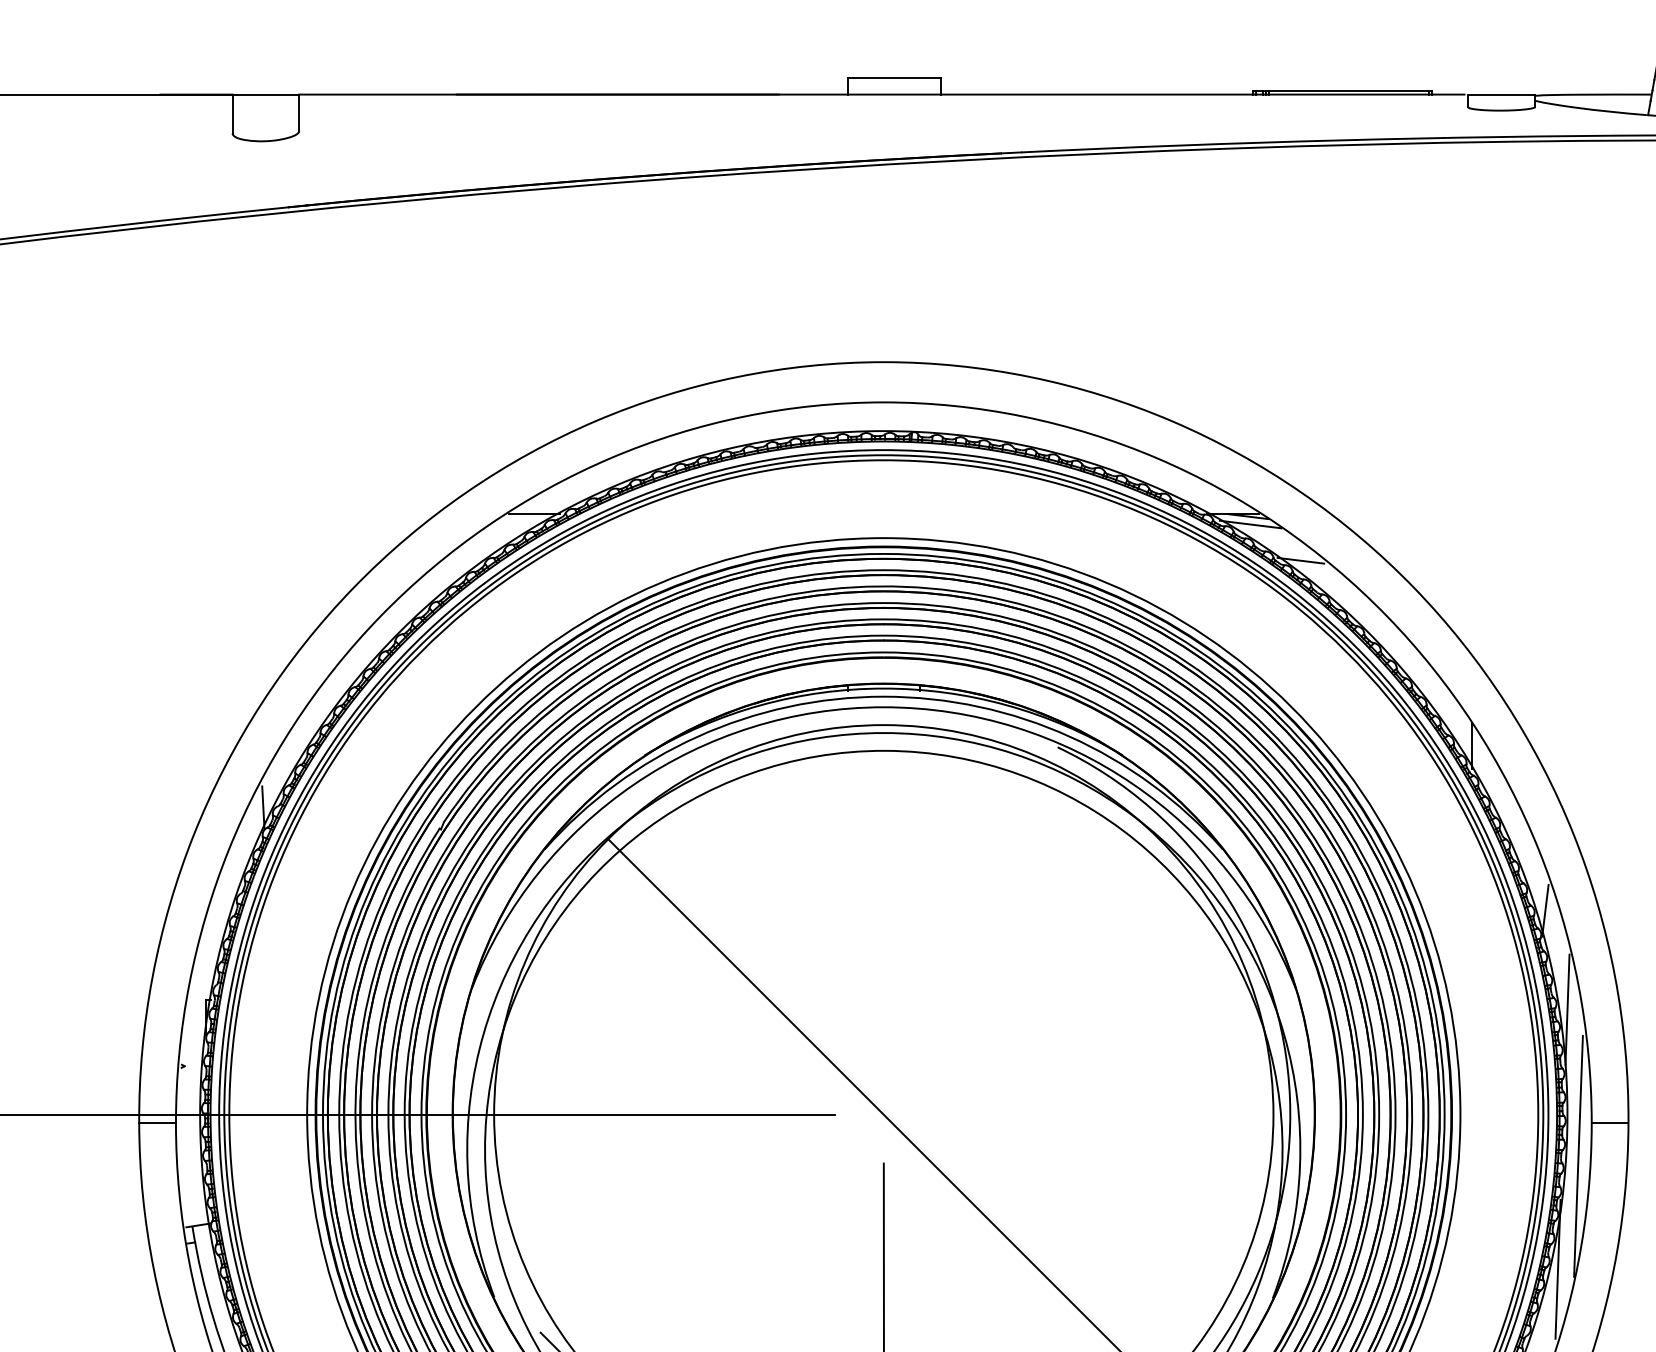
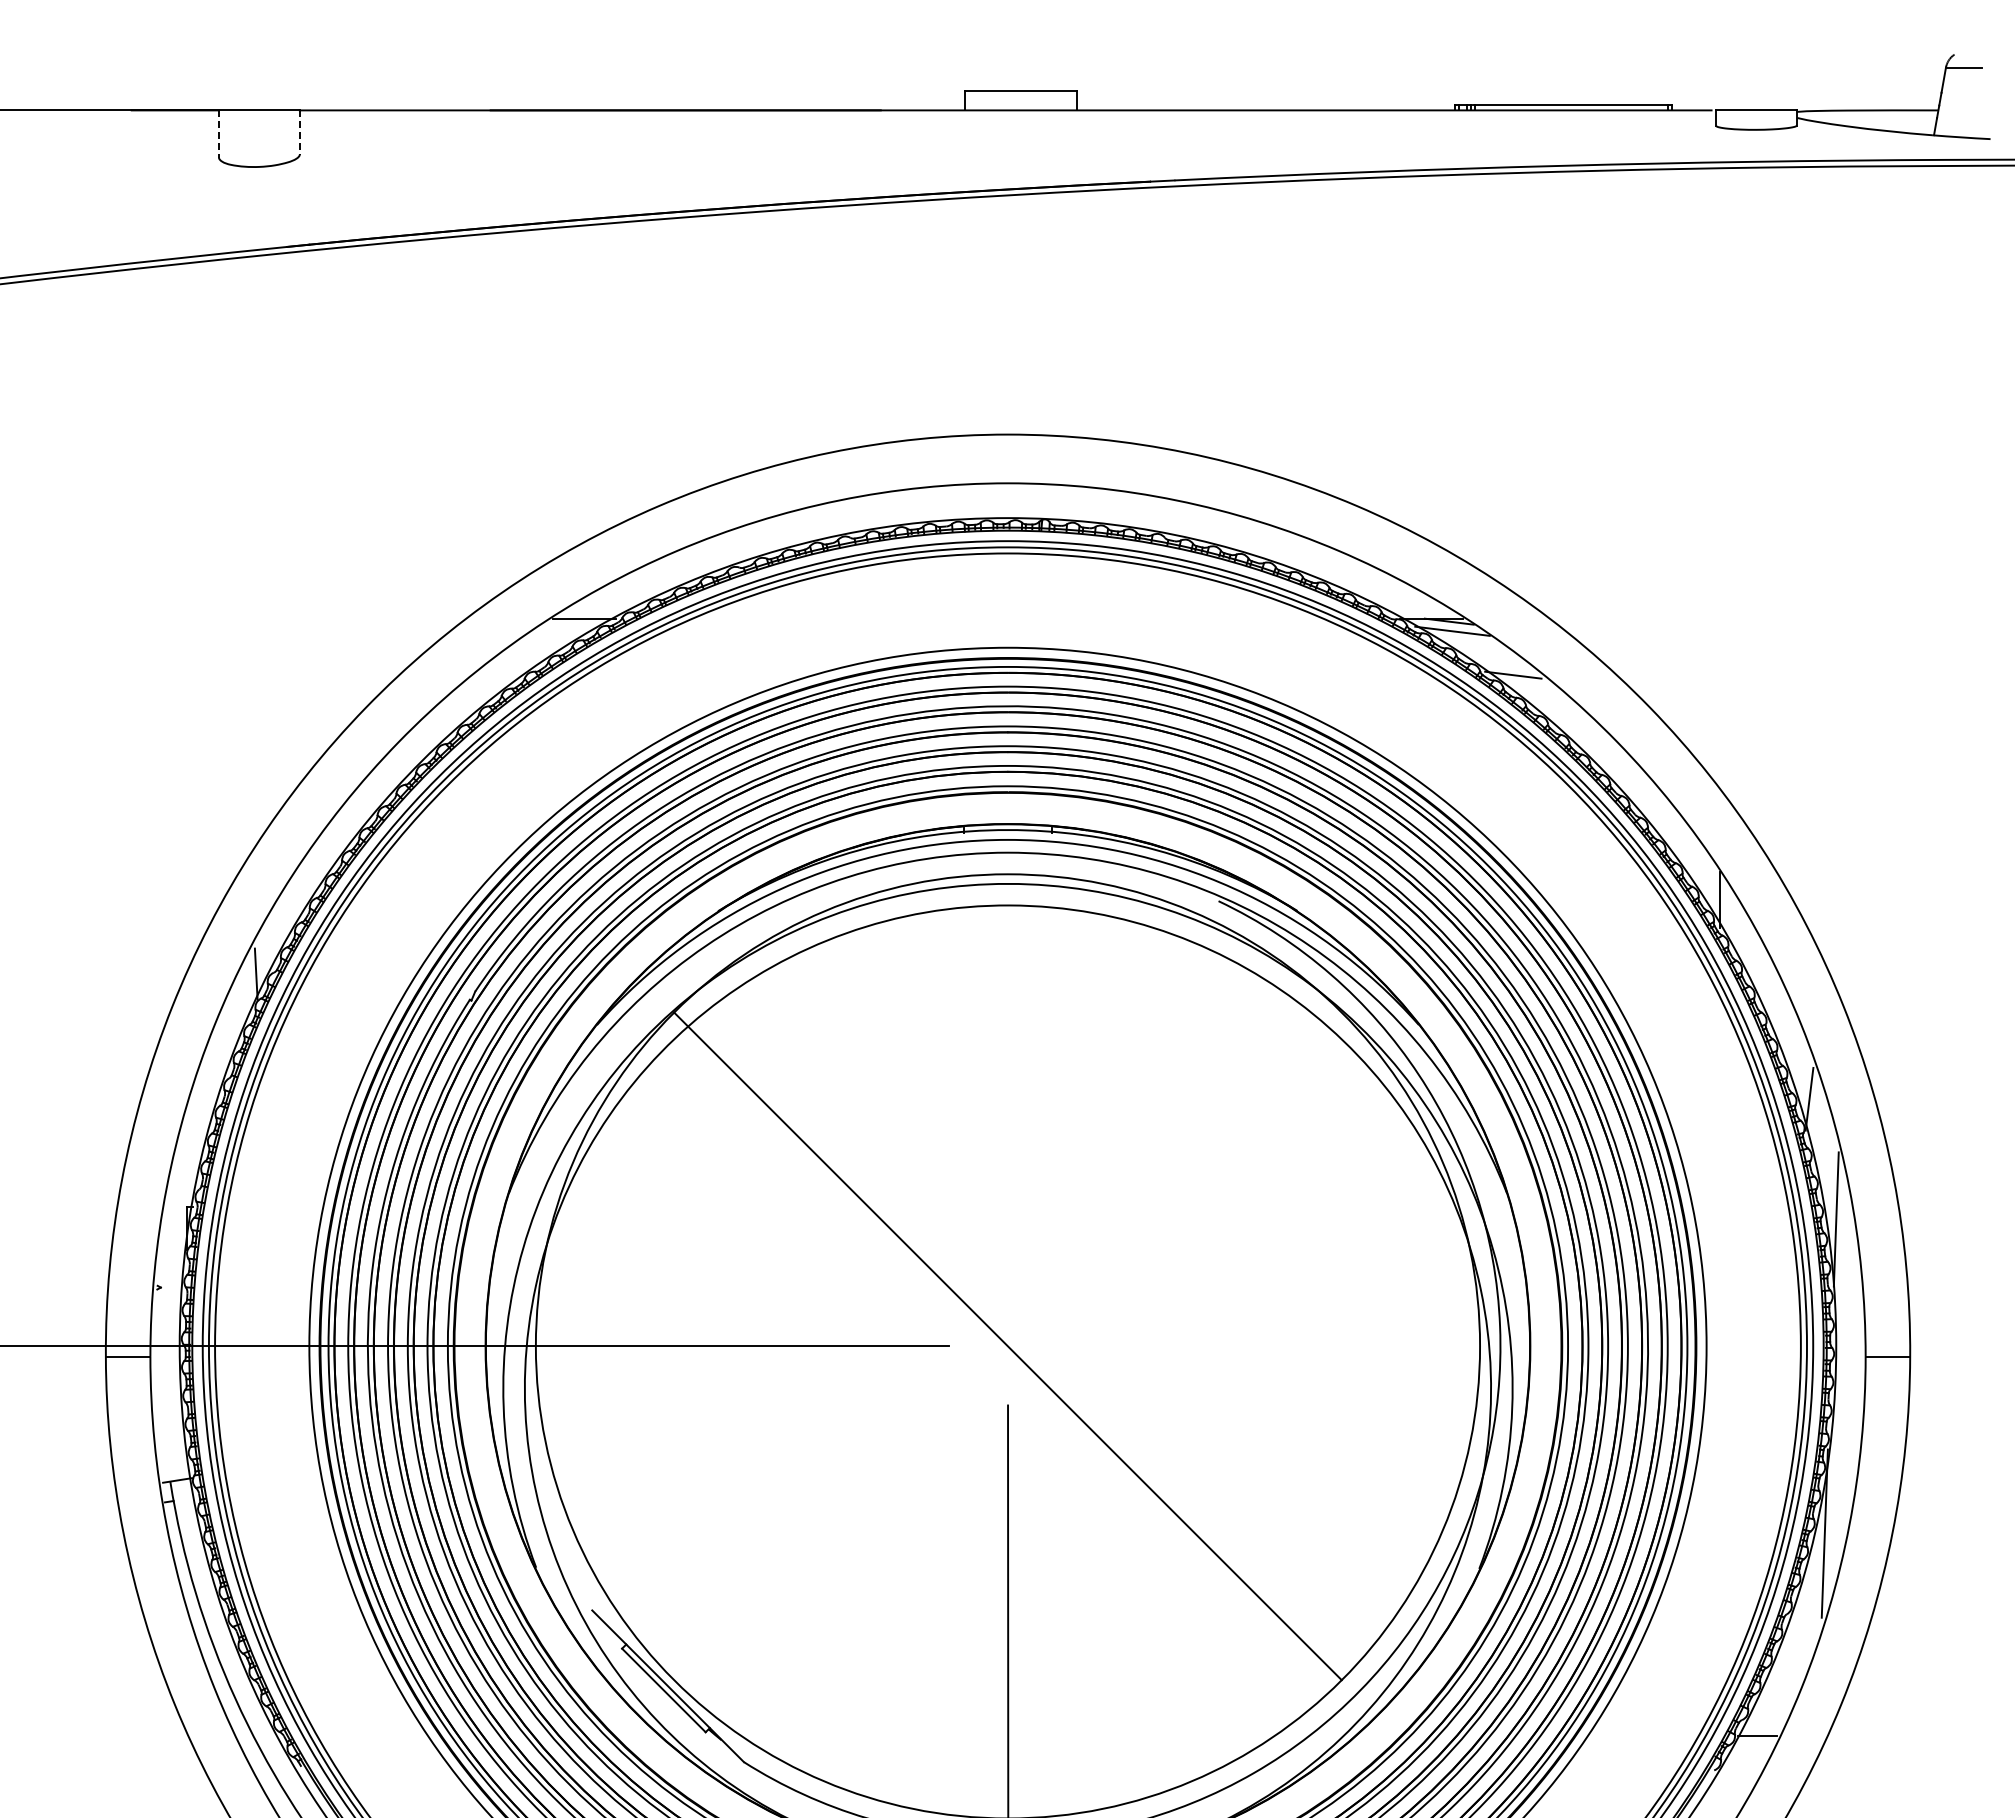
line: (299, 113) -> (299, 133), solid -> dashed
line: (232, 114) -> (219, 134), solid -> dashed
line: (1578, 1156) -> (1849, 1396), removed

